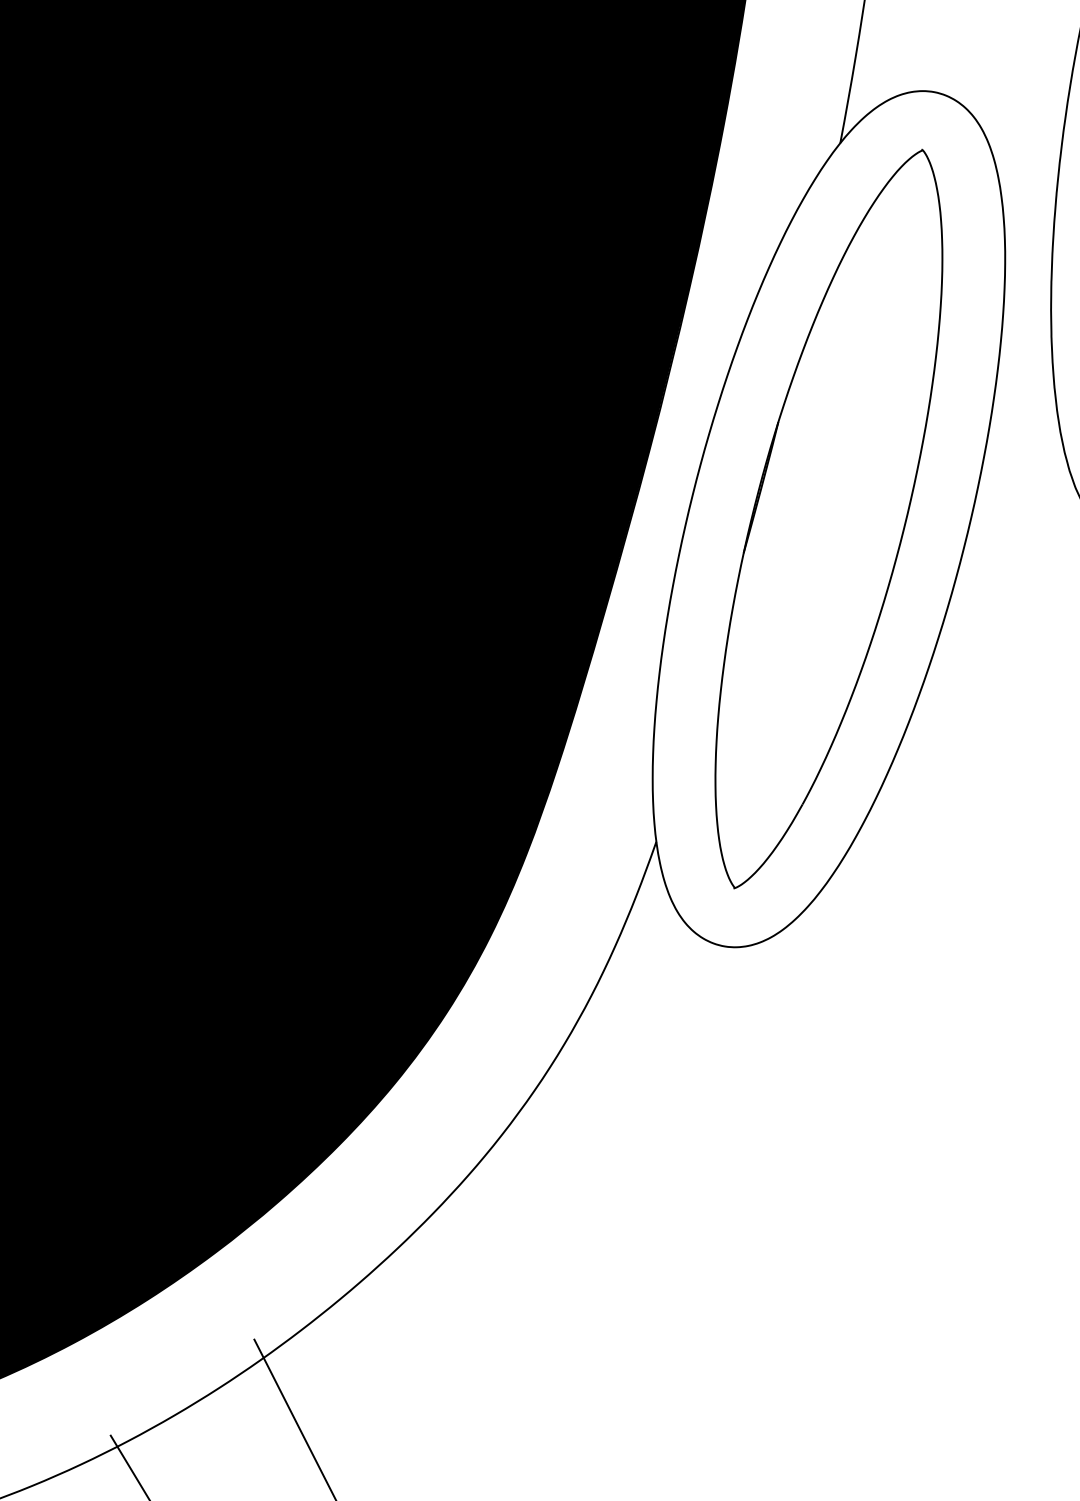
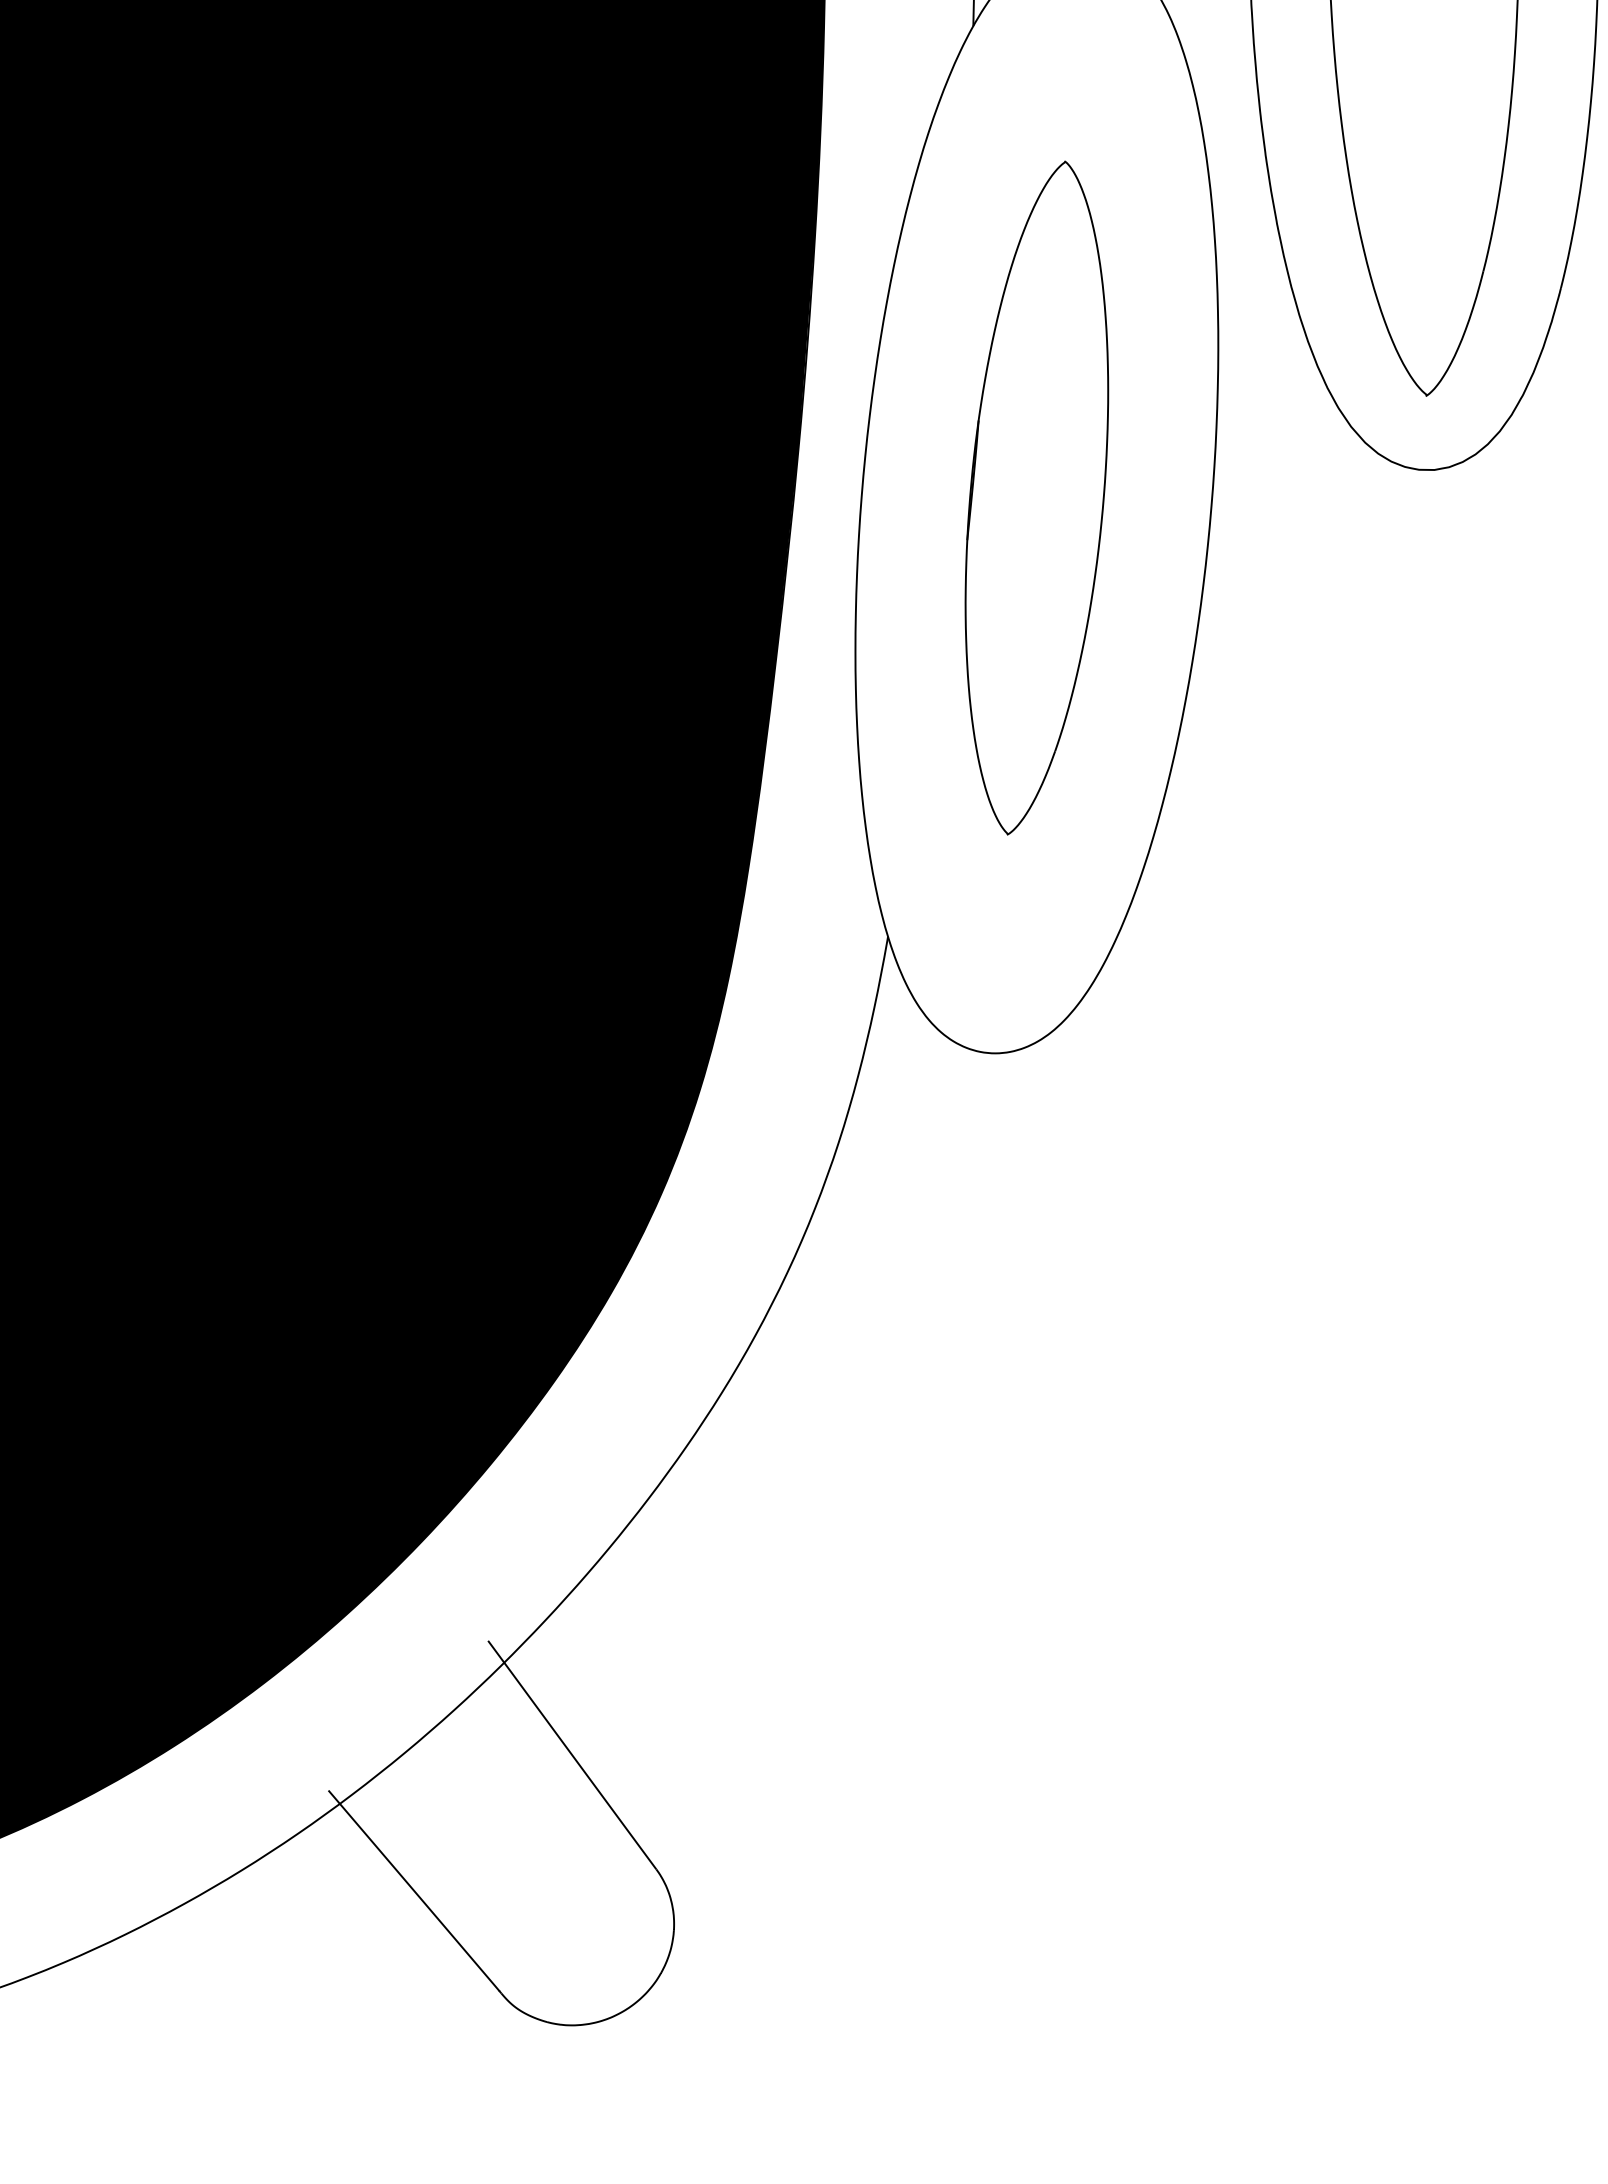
part: (828, 518) -> (1036, 497), size x0.7

